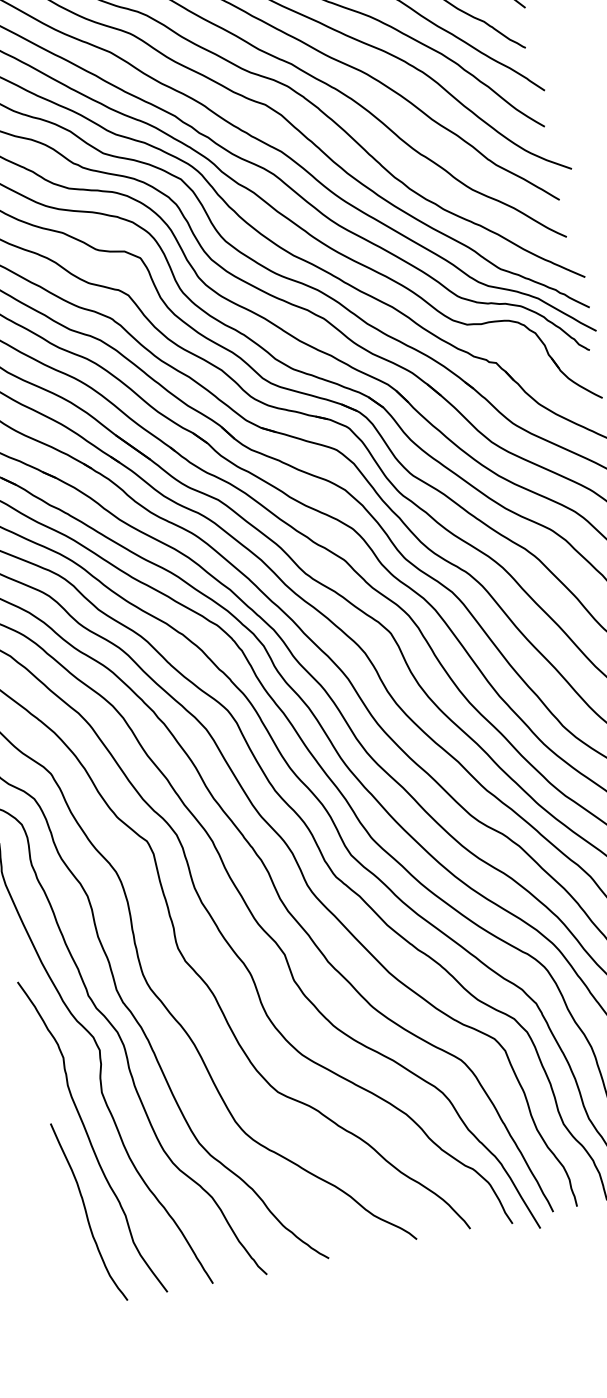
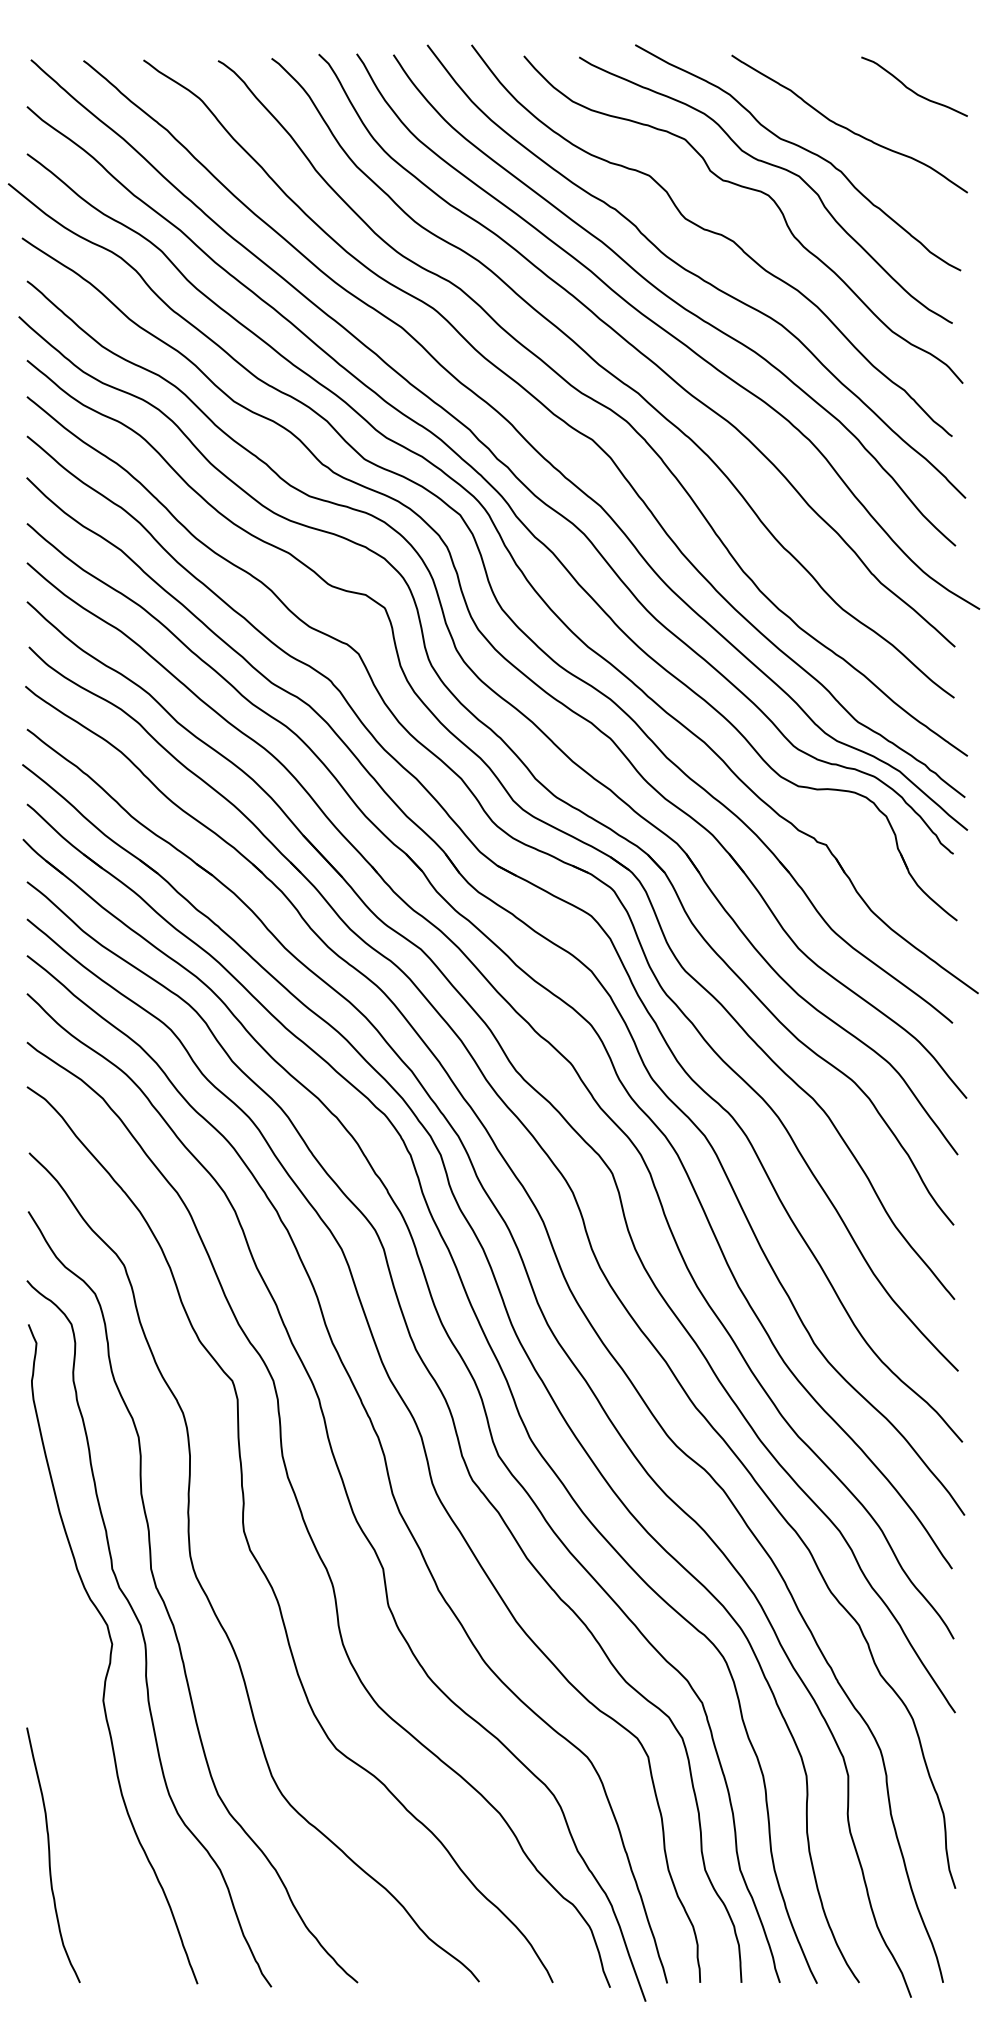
curve: (89, 1138) -> (74, 1757), removed

